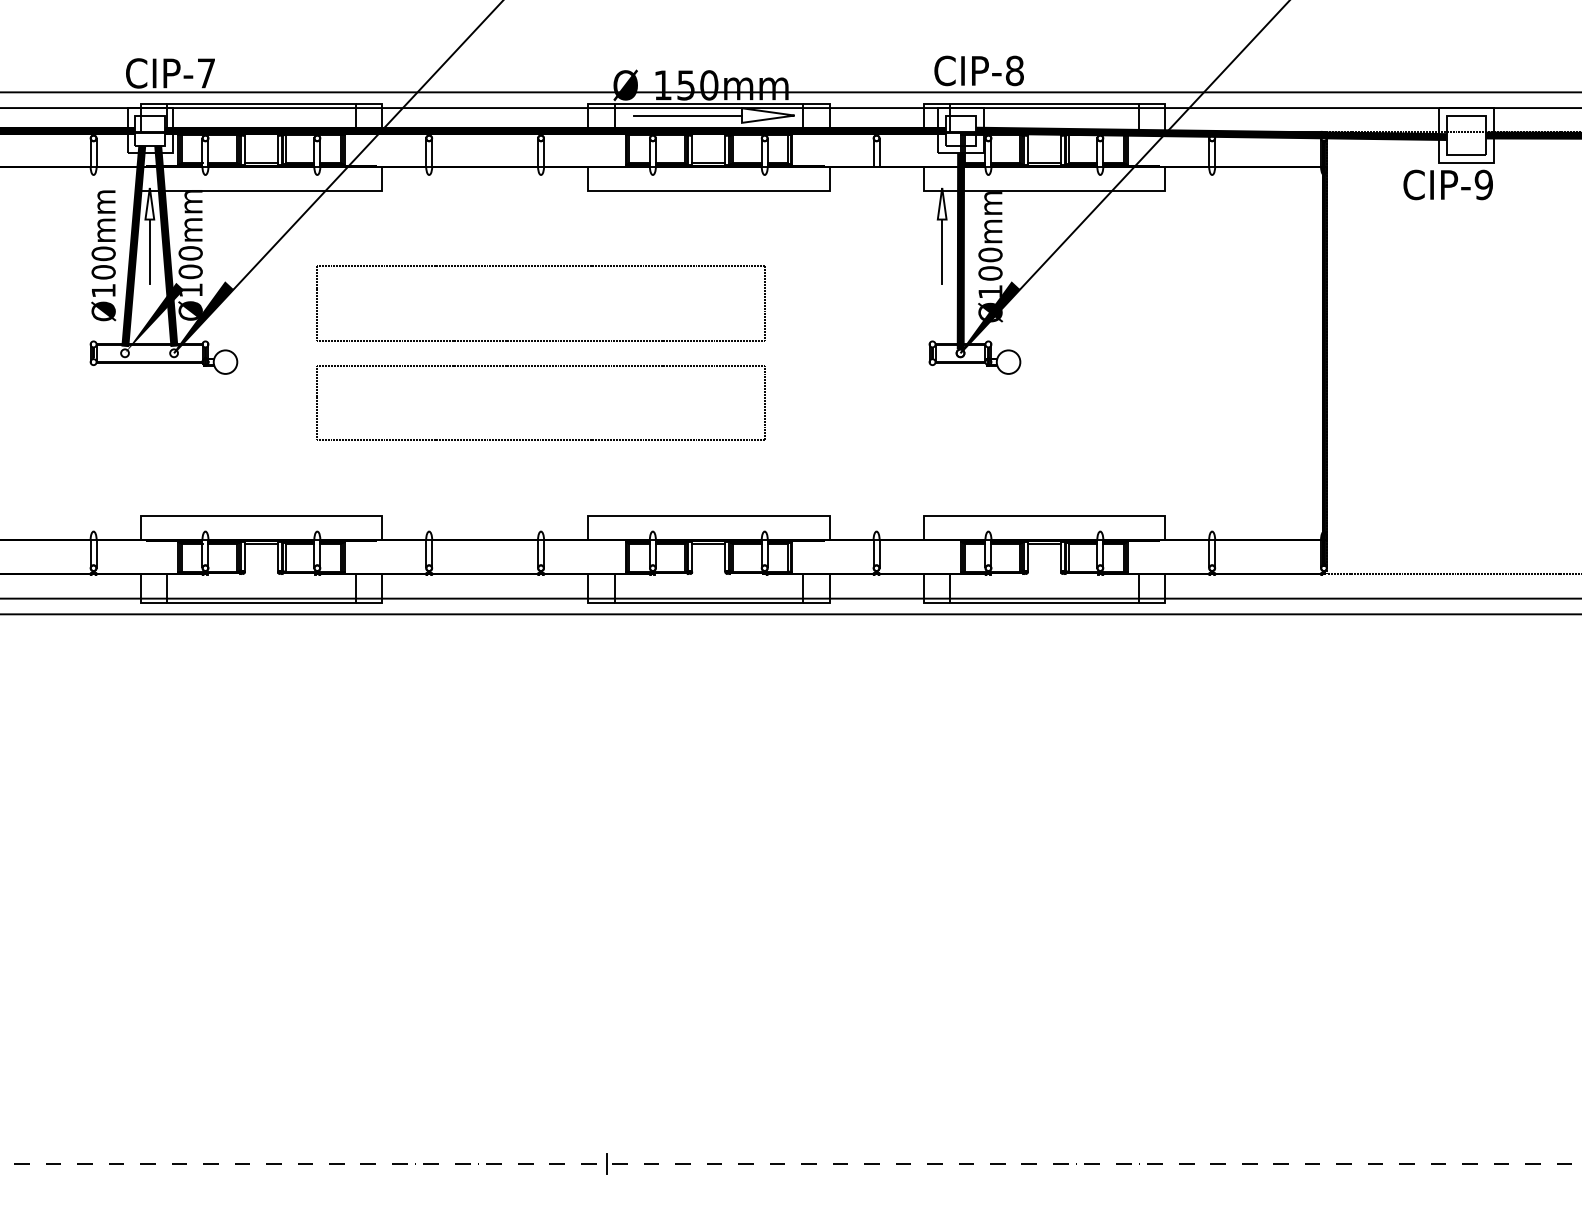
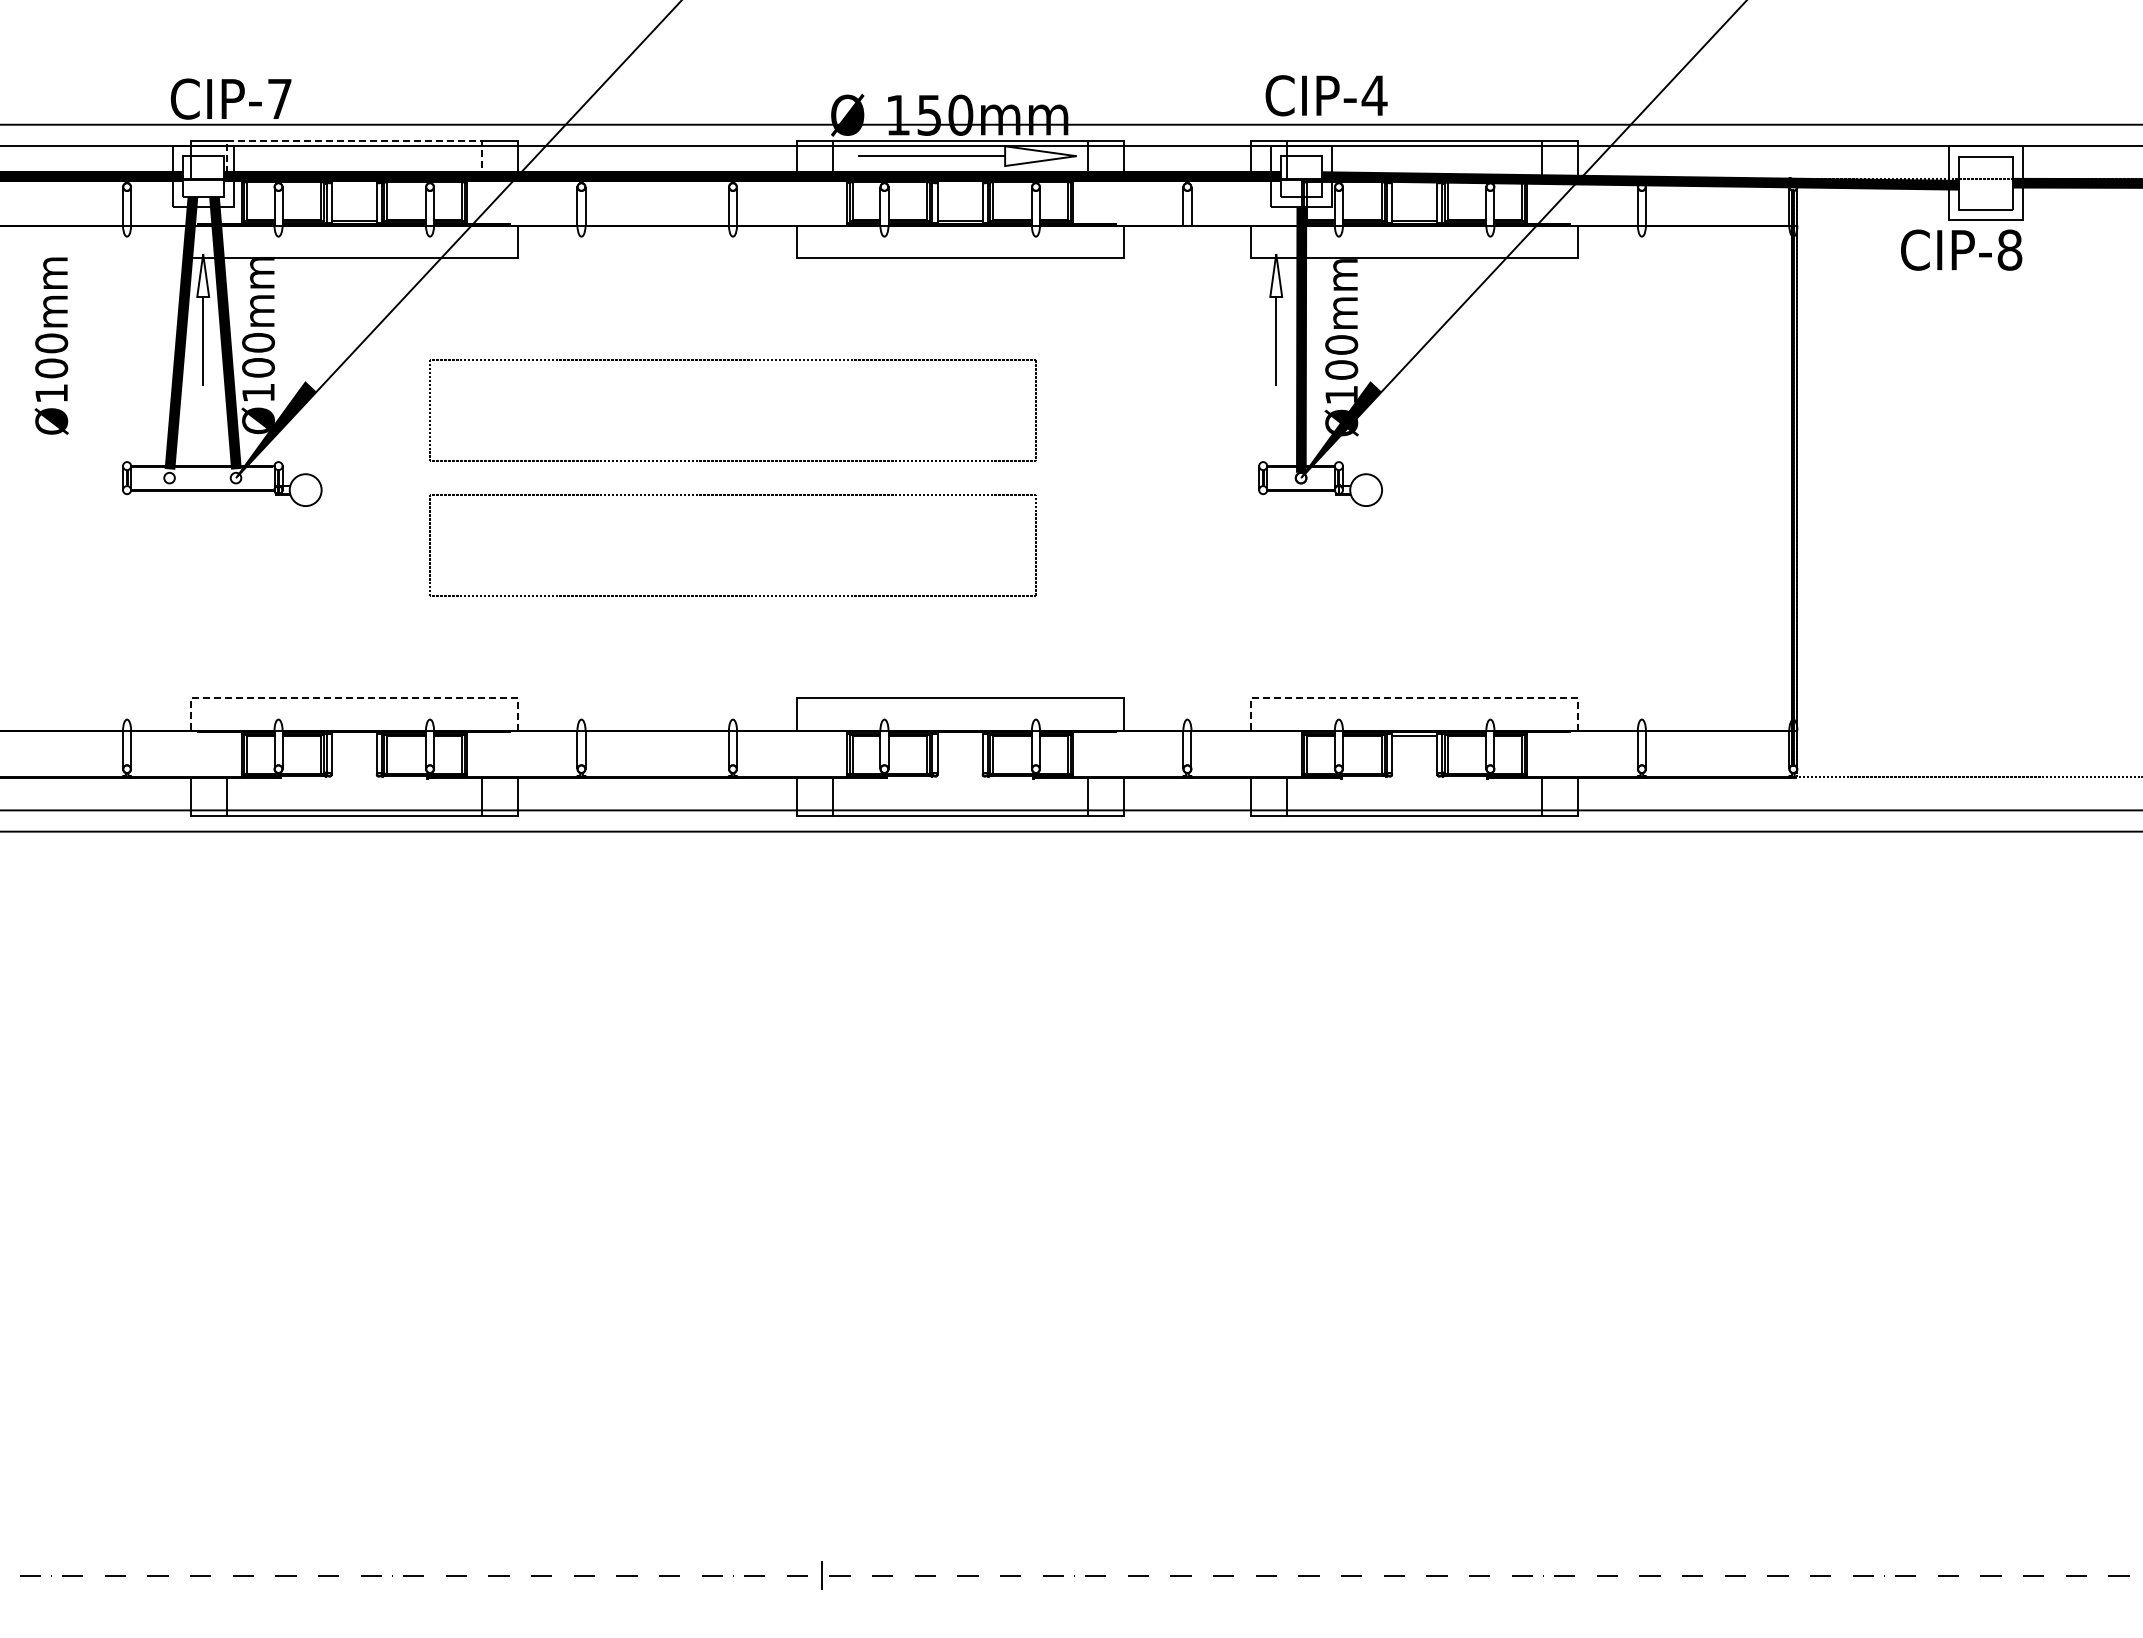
text: (1014, 70) -> (1374, 95), CIP-8 -> CIP-4
line: (261, 103) -> (354, 140), solid -> dashed
text: (1483, 184) -> (2009, 249), CIP-9 -> CIP-8
text: (103, 255) -> (51, 345), moved
fill: (154, 318) -> (209, 430), removed
line: (260, 515) -> (353, 697), solid -> dashed
line: (1044, 515) -> (1414, 697), solid -> dashed
line: (260, 543) -> (353, 735), removed
line: (708, 543) -> (959, 735), removed

